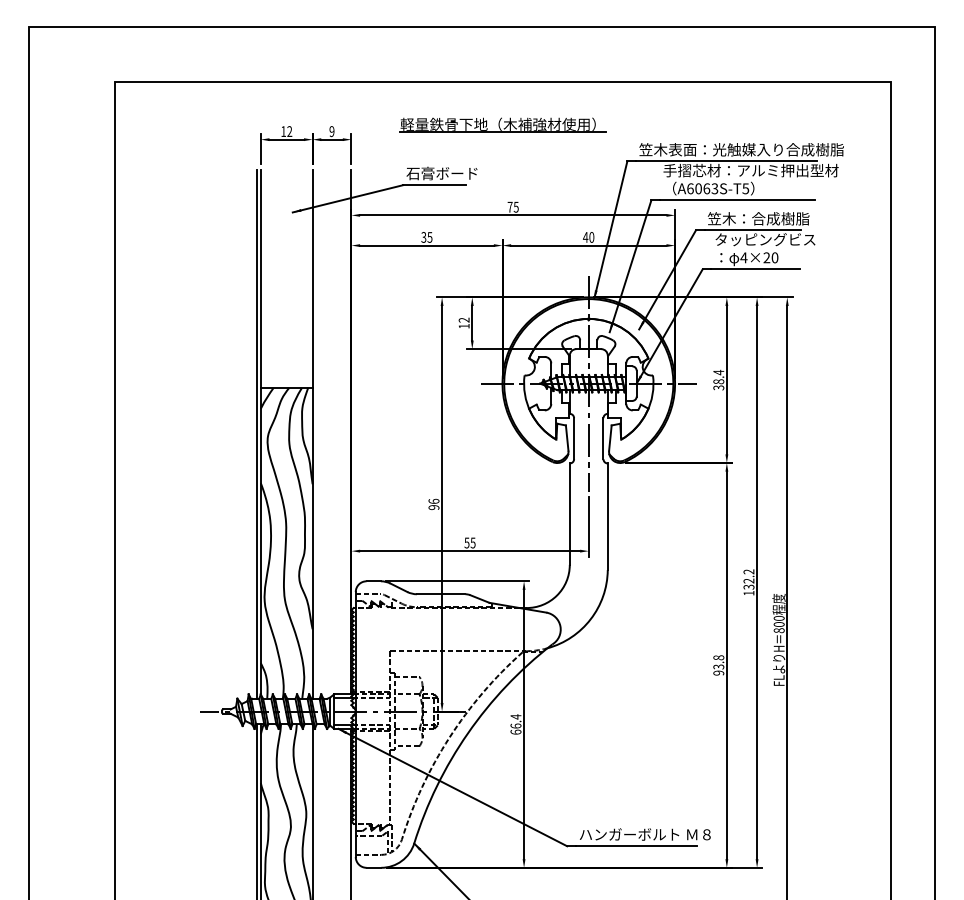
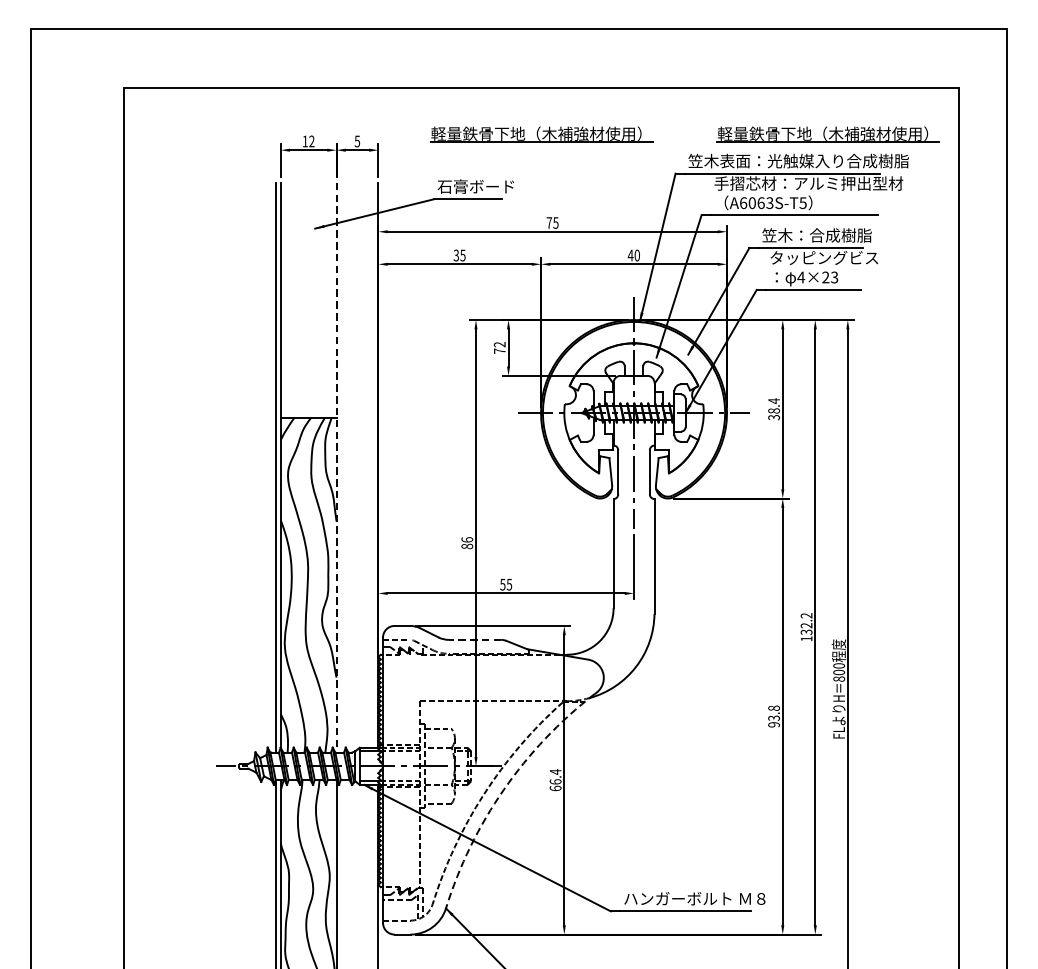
part: (768, 124) -> (827, 133), added
text: (331, 131) -> (356, 141), 9 -> 5
text: (774, 257) -> (834, 277), 4×20 -> 4×23
text: (463, 325) -> (499, 350), 12 -> 72
line: (312, 434) -> (336, 467), solid -> dashed
text: (433, 507) -> (466, 546), 96 -> 86
line: (440, 594) -> (474, 640), solid -> dashed
arc: (467, 733) -> (503, 789), solid -> dashed

